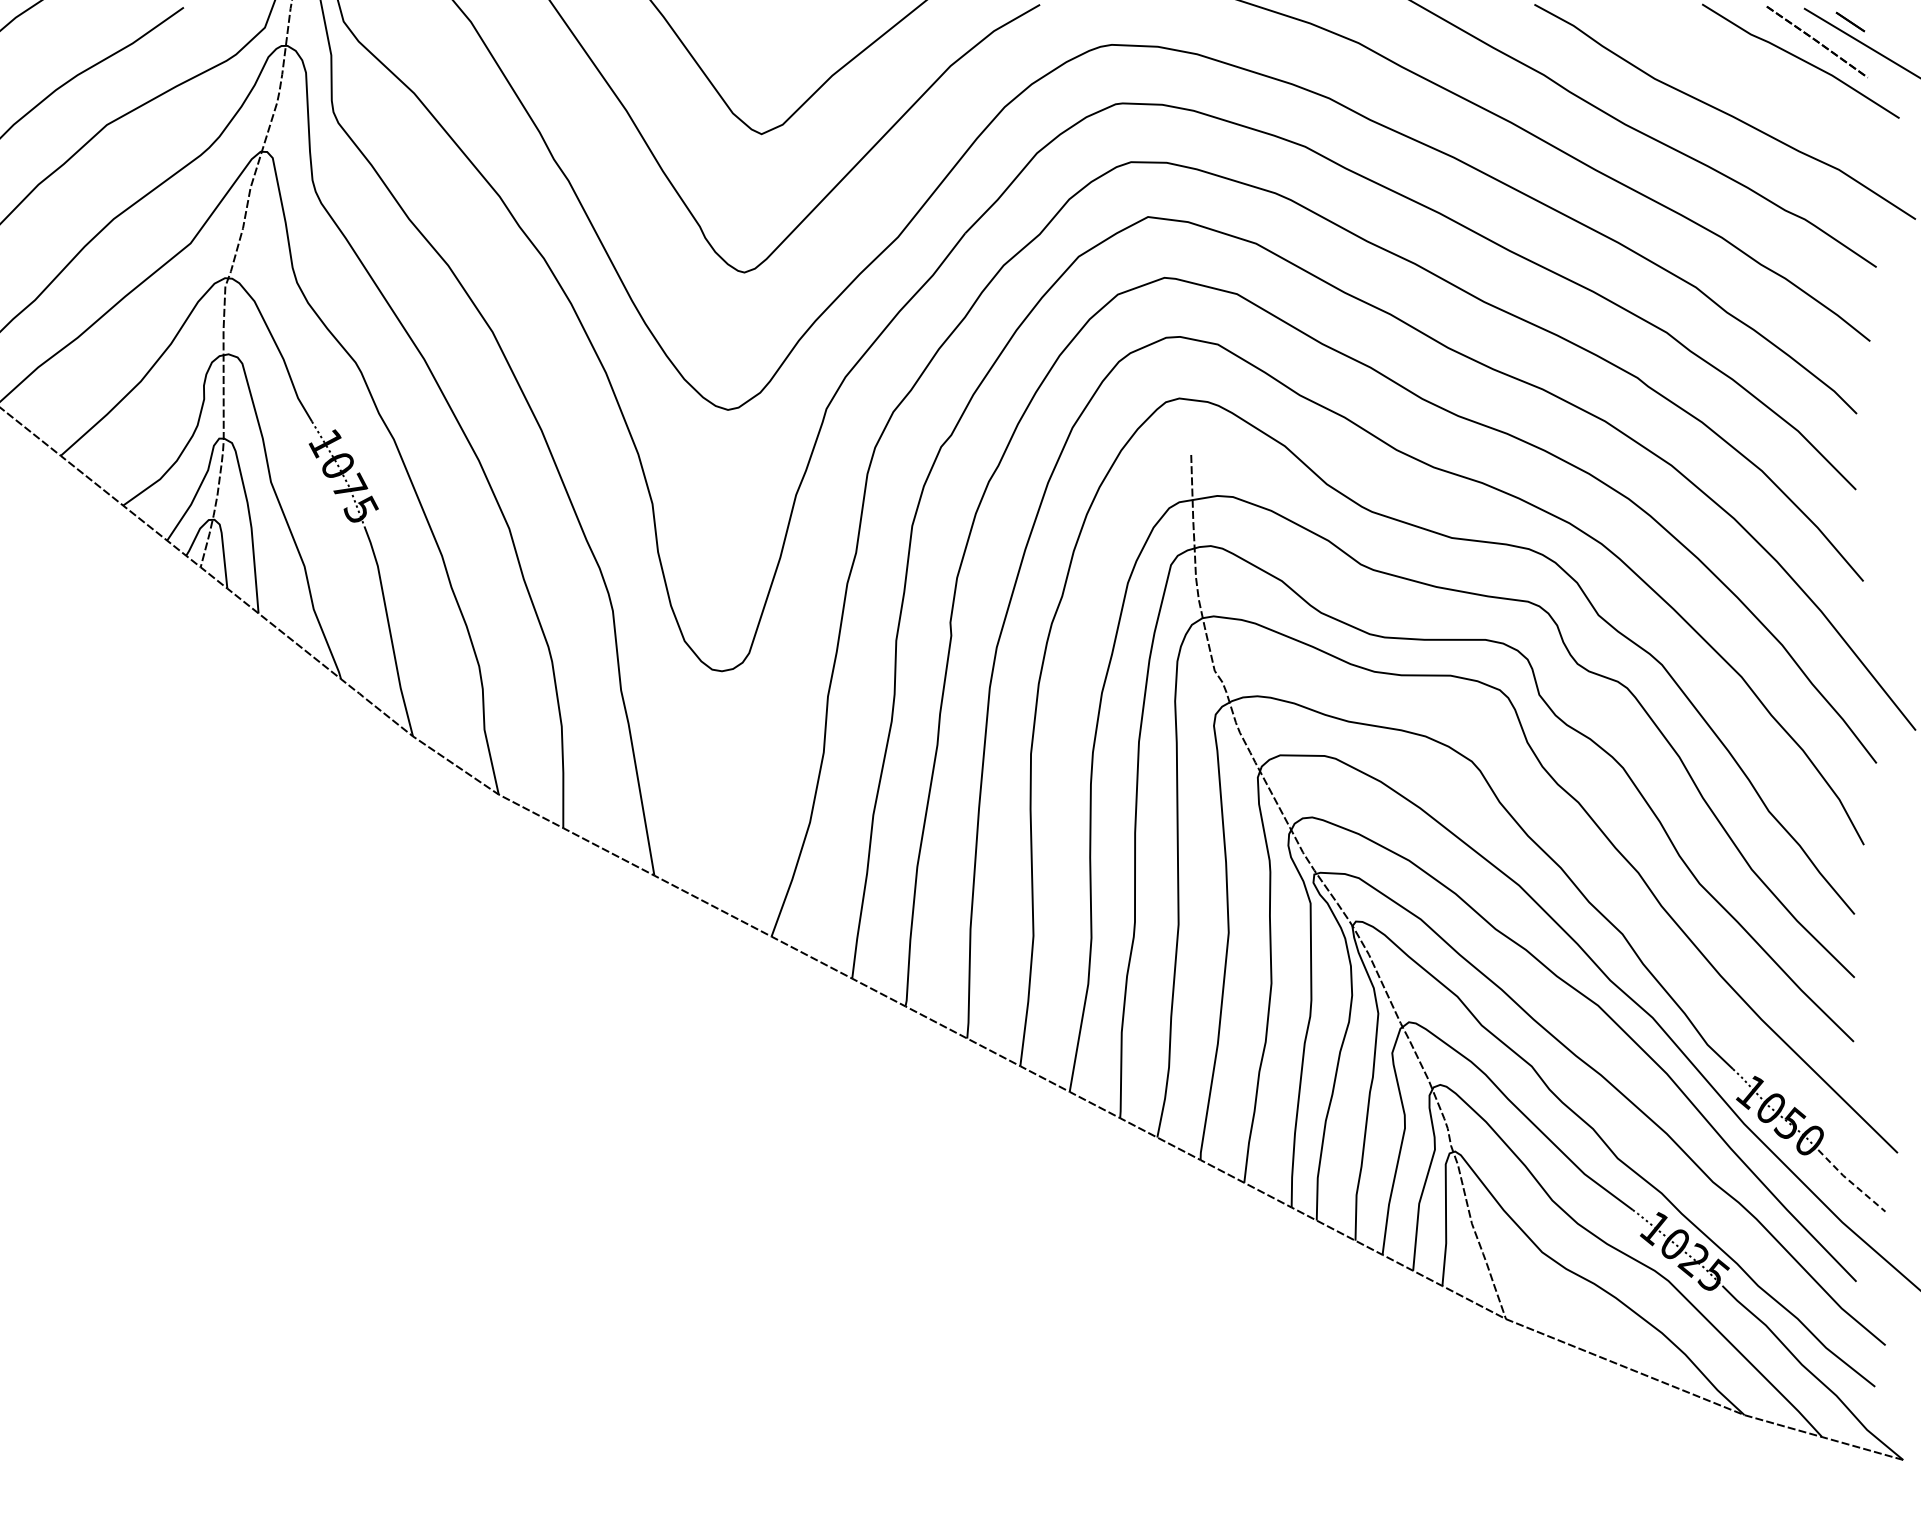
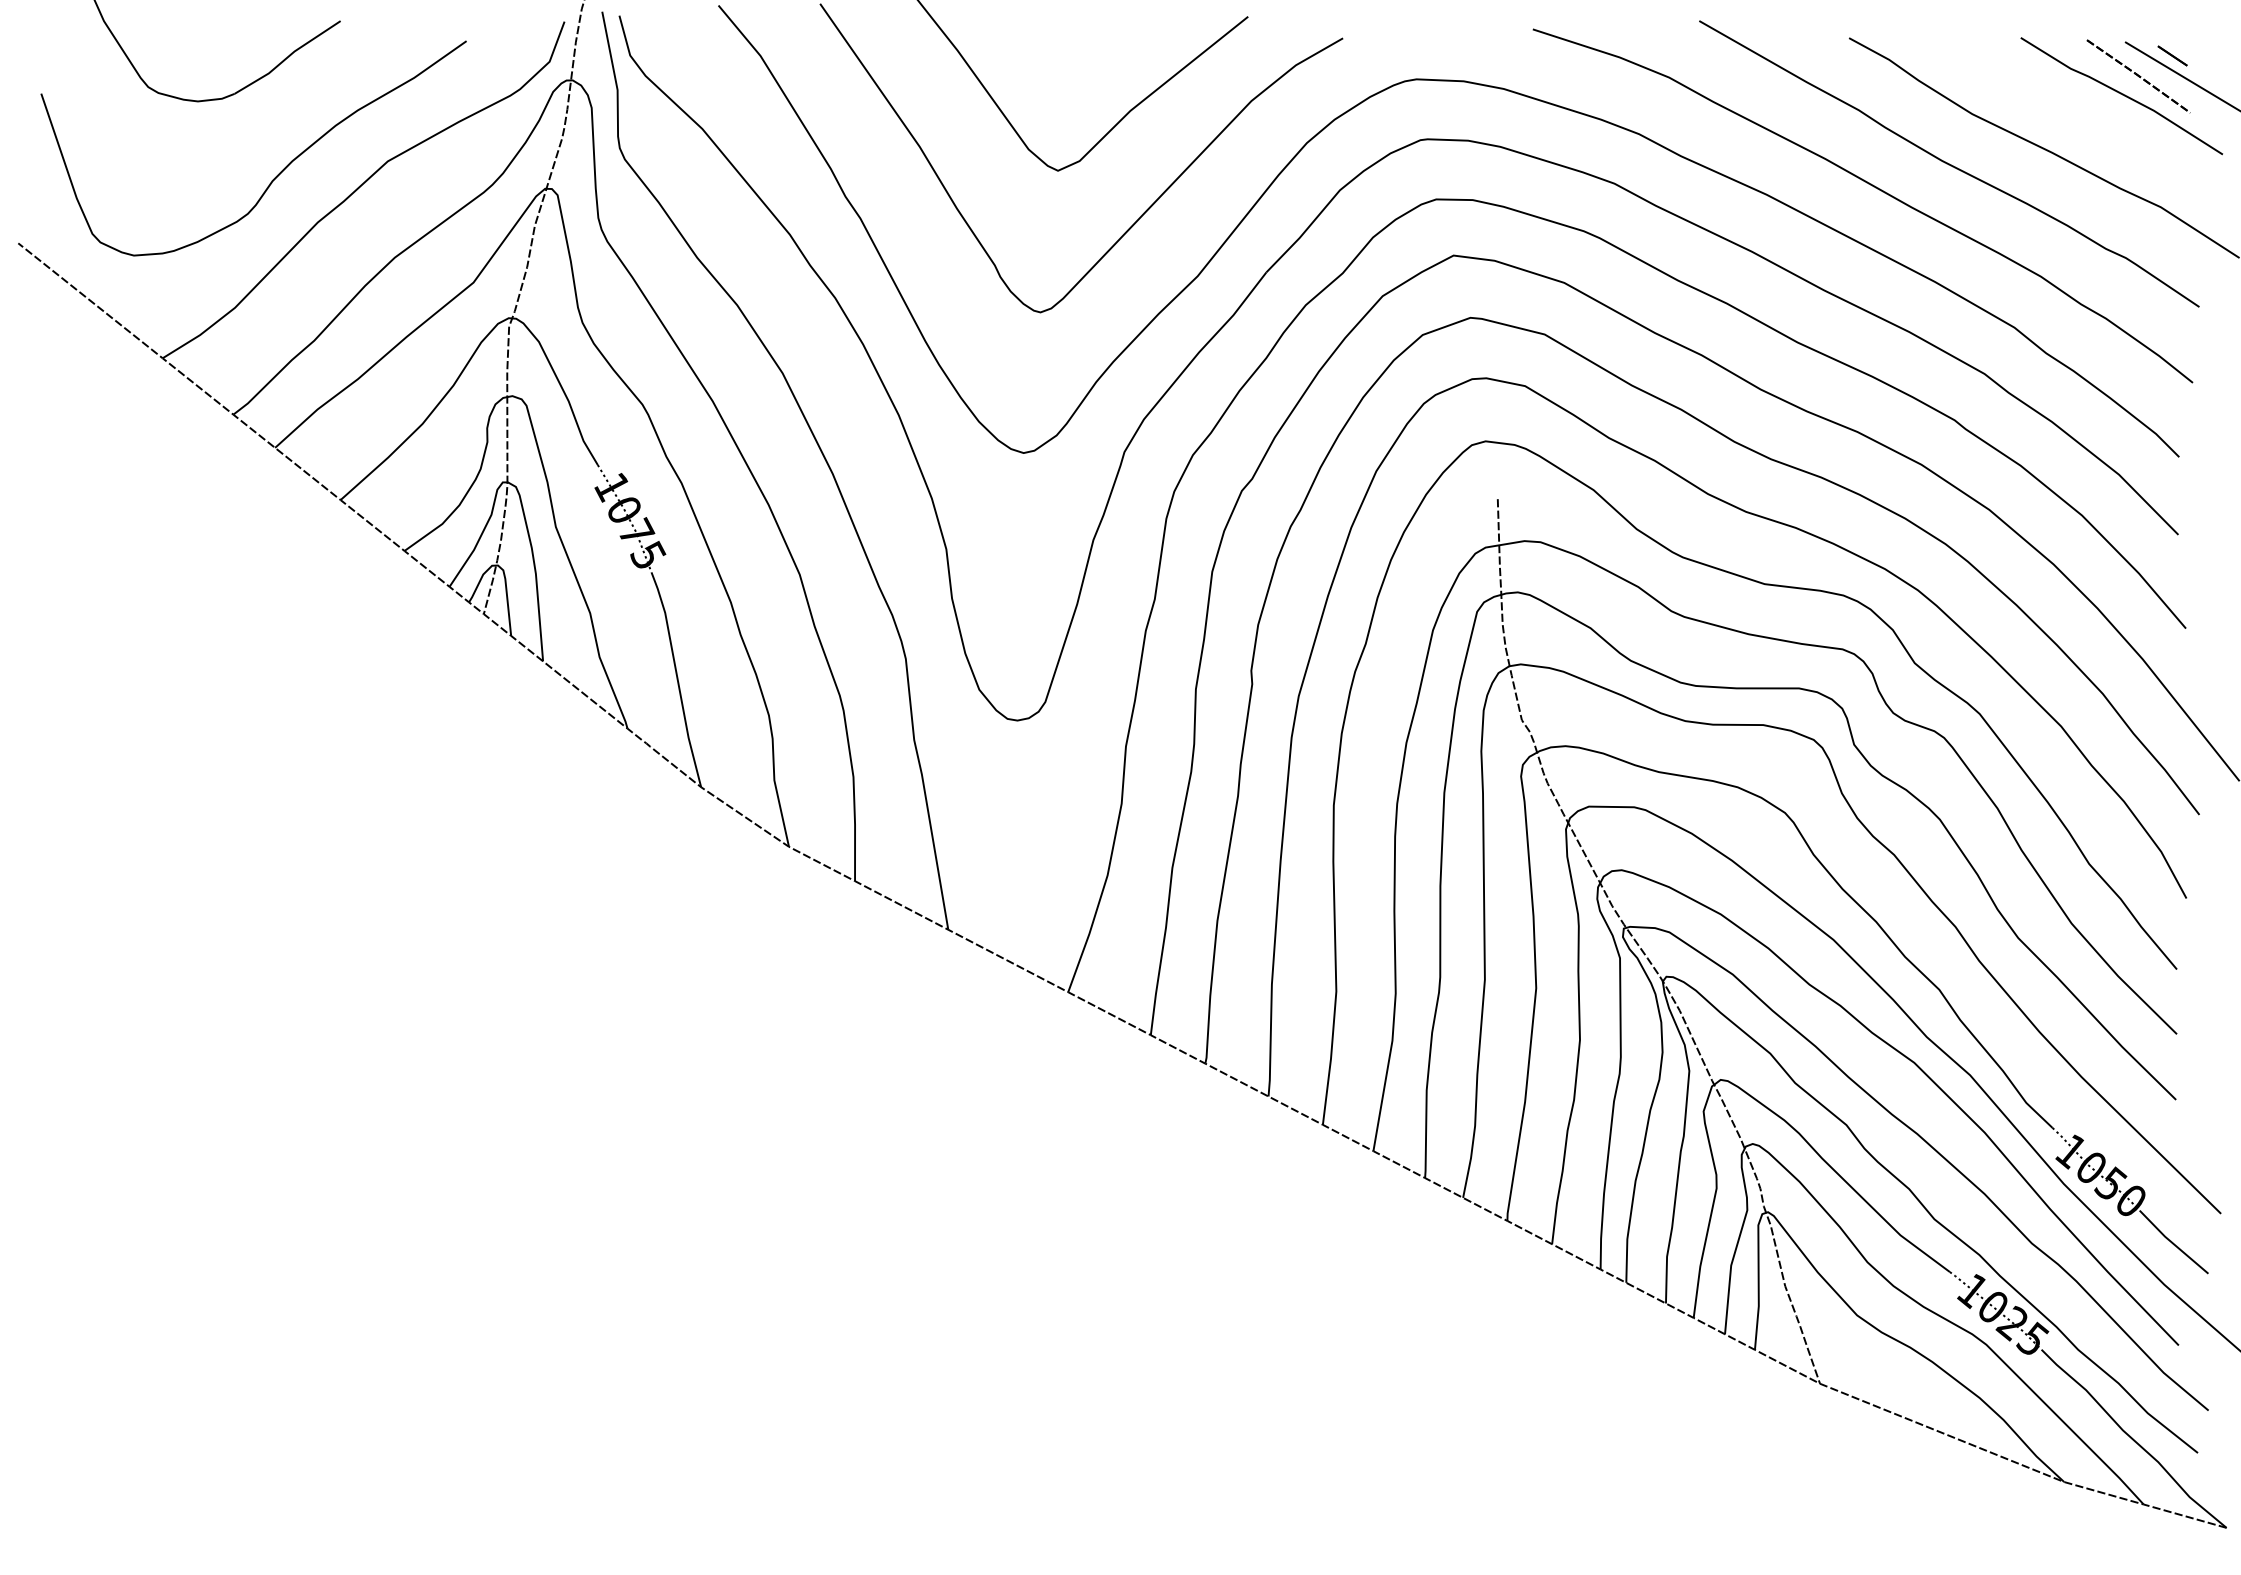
line: (1850, 1182) -> (2172, 1243), dashed -> solid

